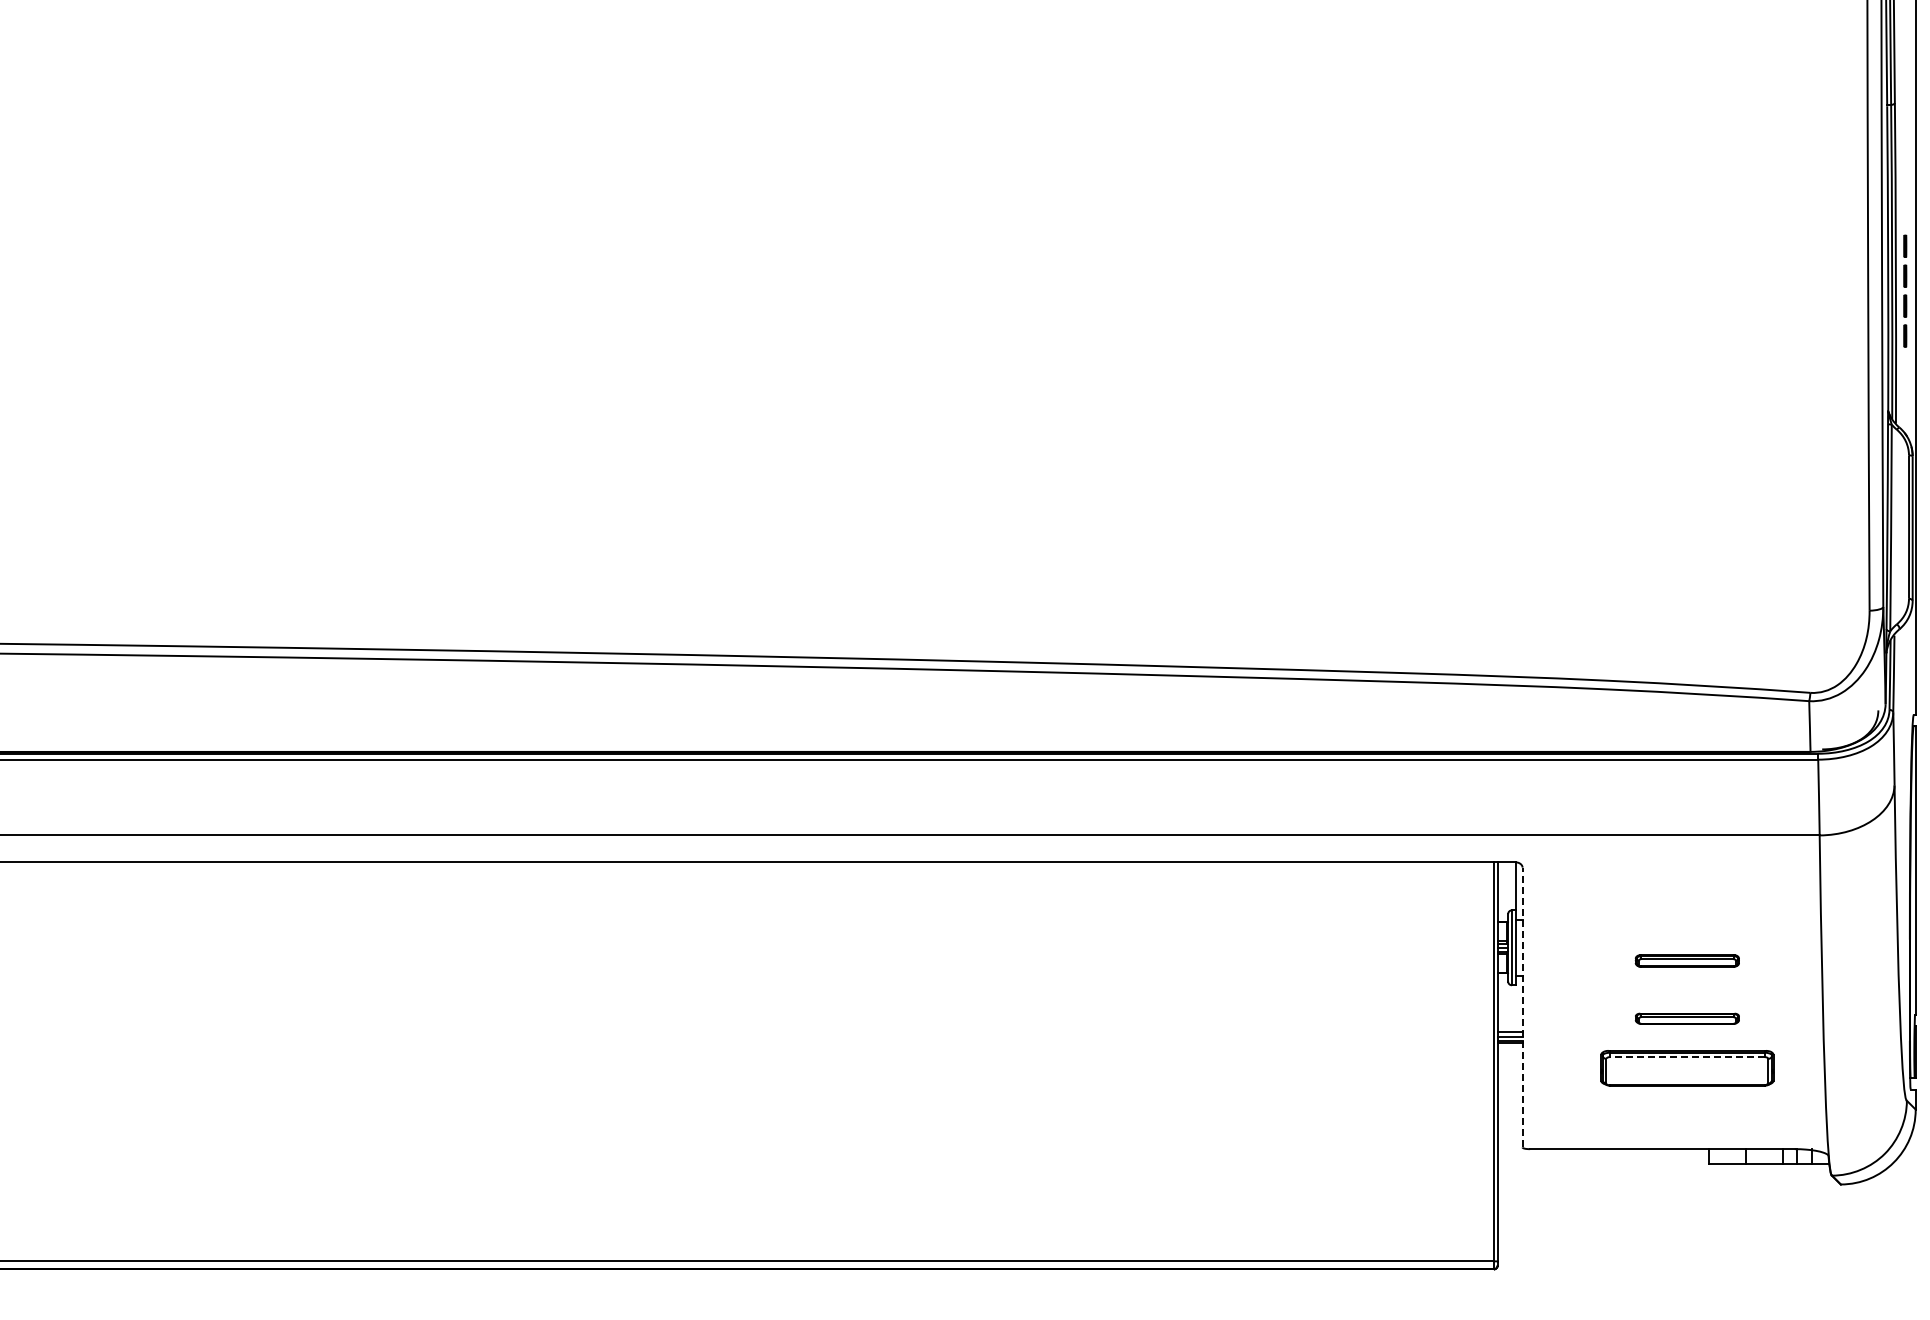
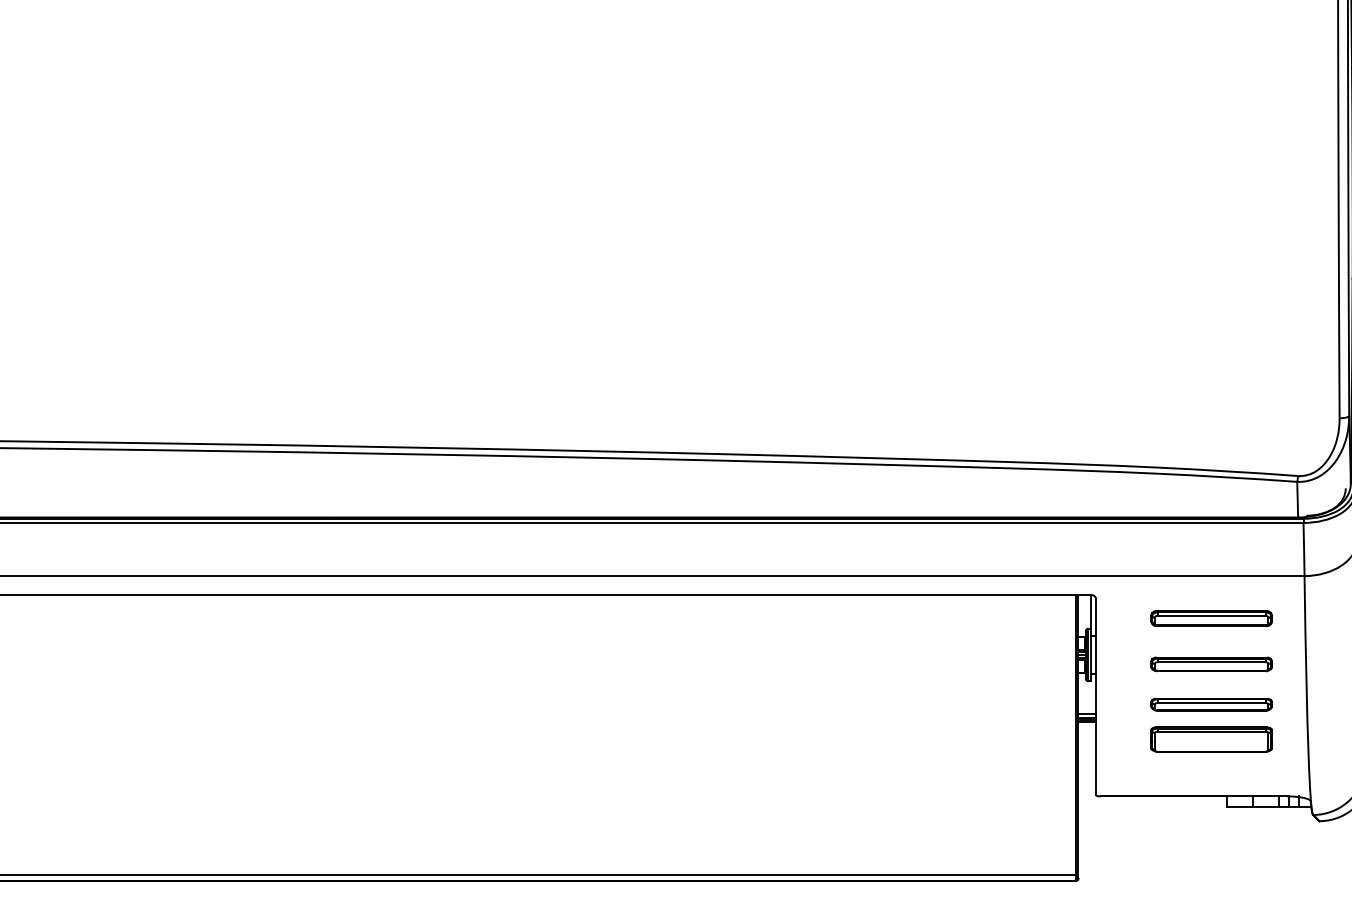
part: (1687, 895) -> (1211, 618), added
part: (1687, 960) -> (1211, 663), size x1.67
line: (1522, 1007) -> (1095, 696), dashed -> solid
part: (1687, 1018) -> (1211, 704), size x1.67
line: (1686, 1057) -> (1211, 732), dashed -> solid

